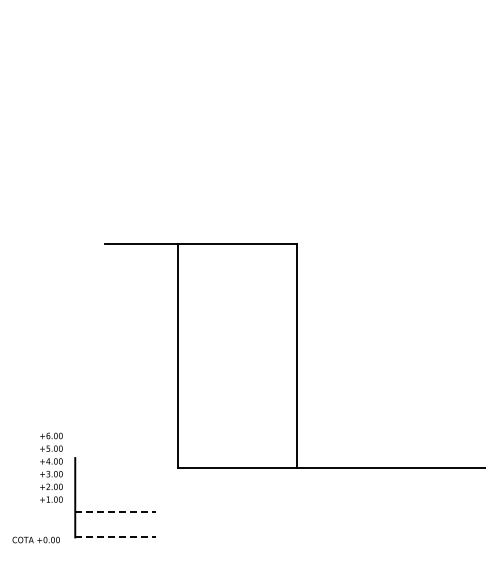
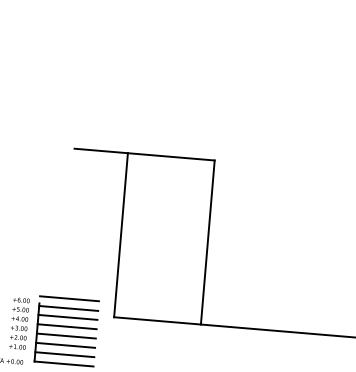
line: (115, 447) -> (69, 298), added
line: (115, 461) -> (68, 308), added
text: (51, 467) -> (19, 323), moved
line: (115, 473) -> (67, 317), added
line: (115, 486) -> (67, 326), added
line: (115, 499) -> (66, 336), added
line: (115, 512) -> (65, 345), dashed -> solid
line: (115, 524) -> (64, 354), added
line: (115, 537) -> (64, 364), dashed -> solid

